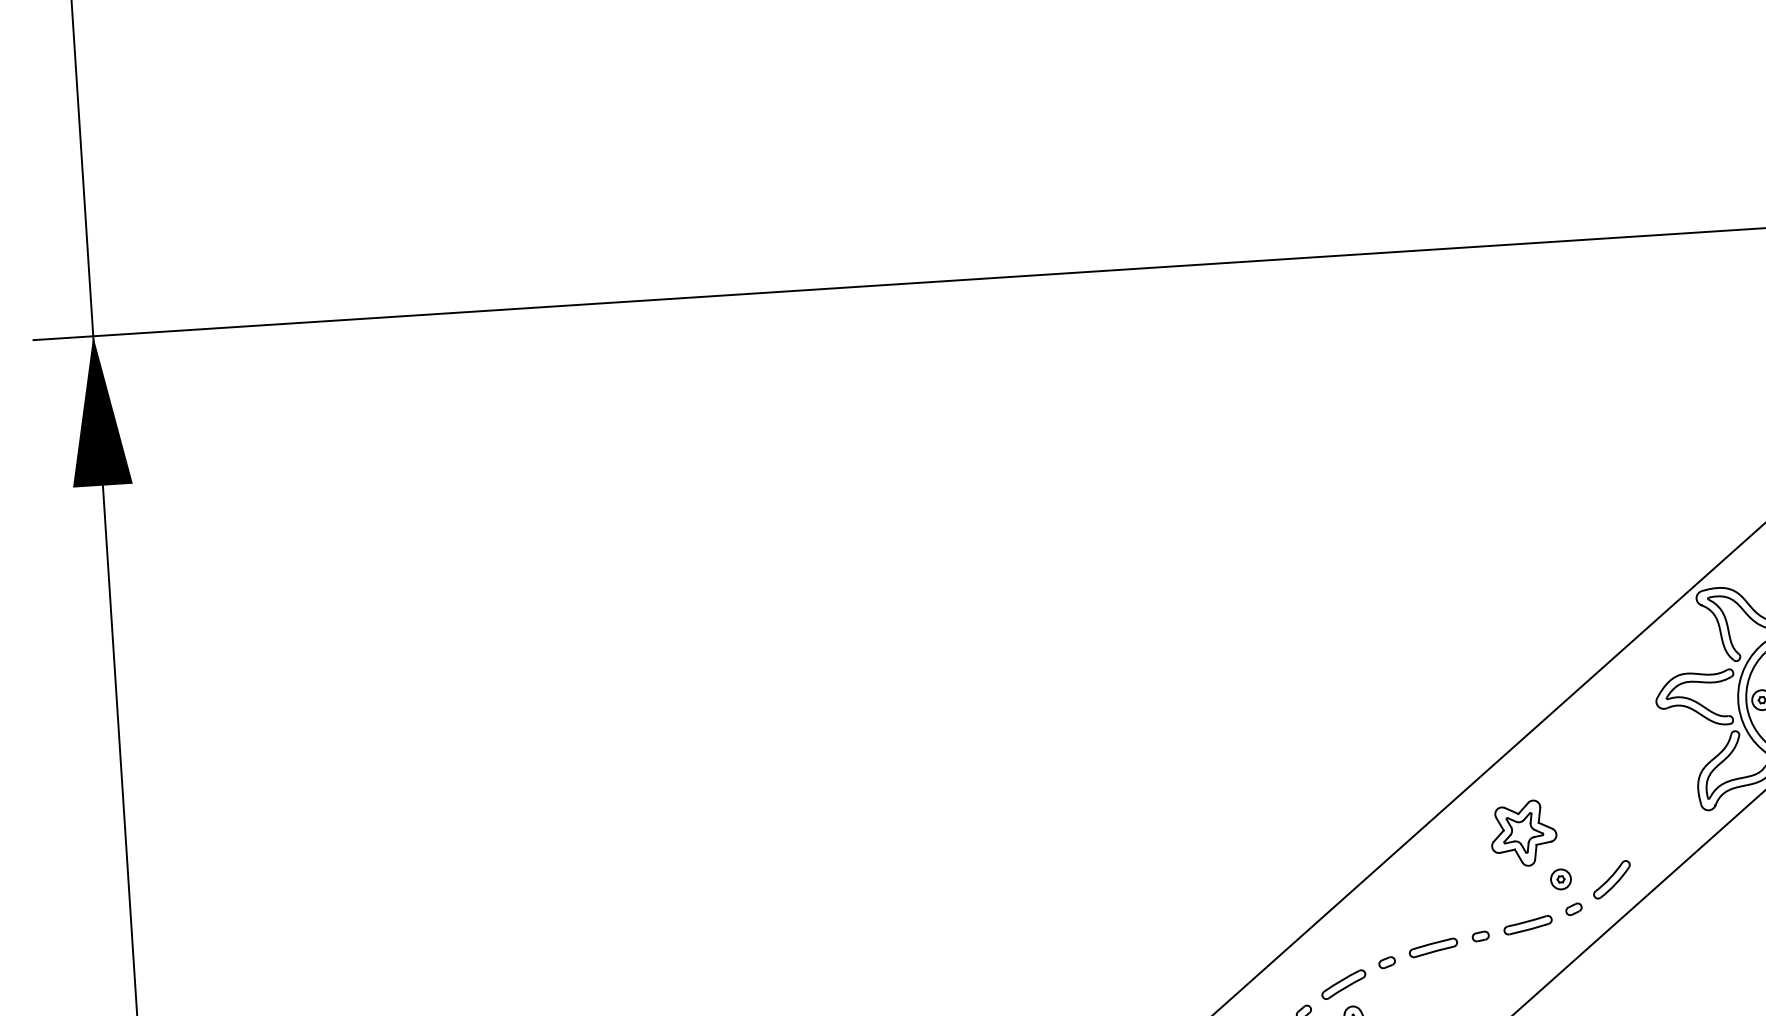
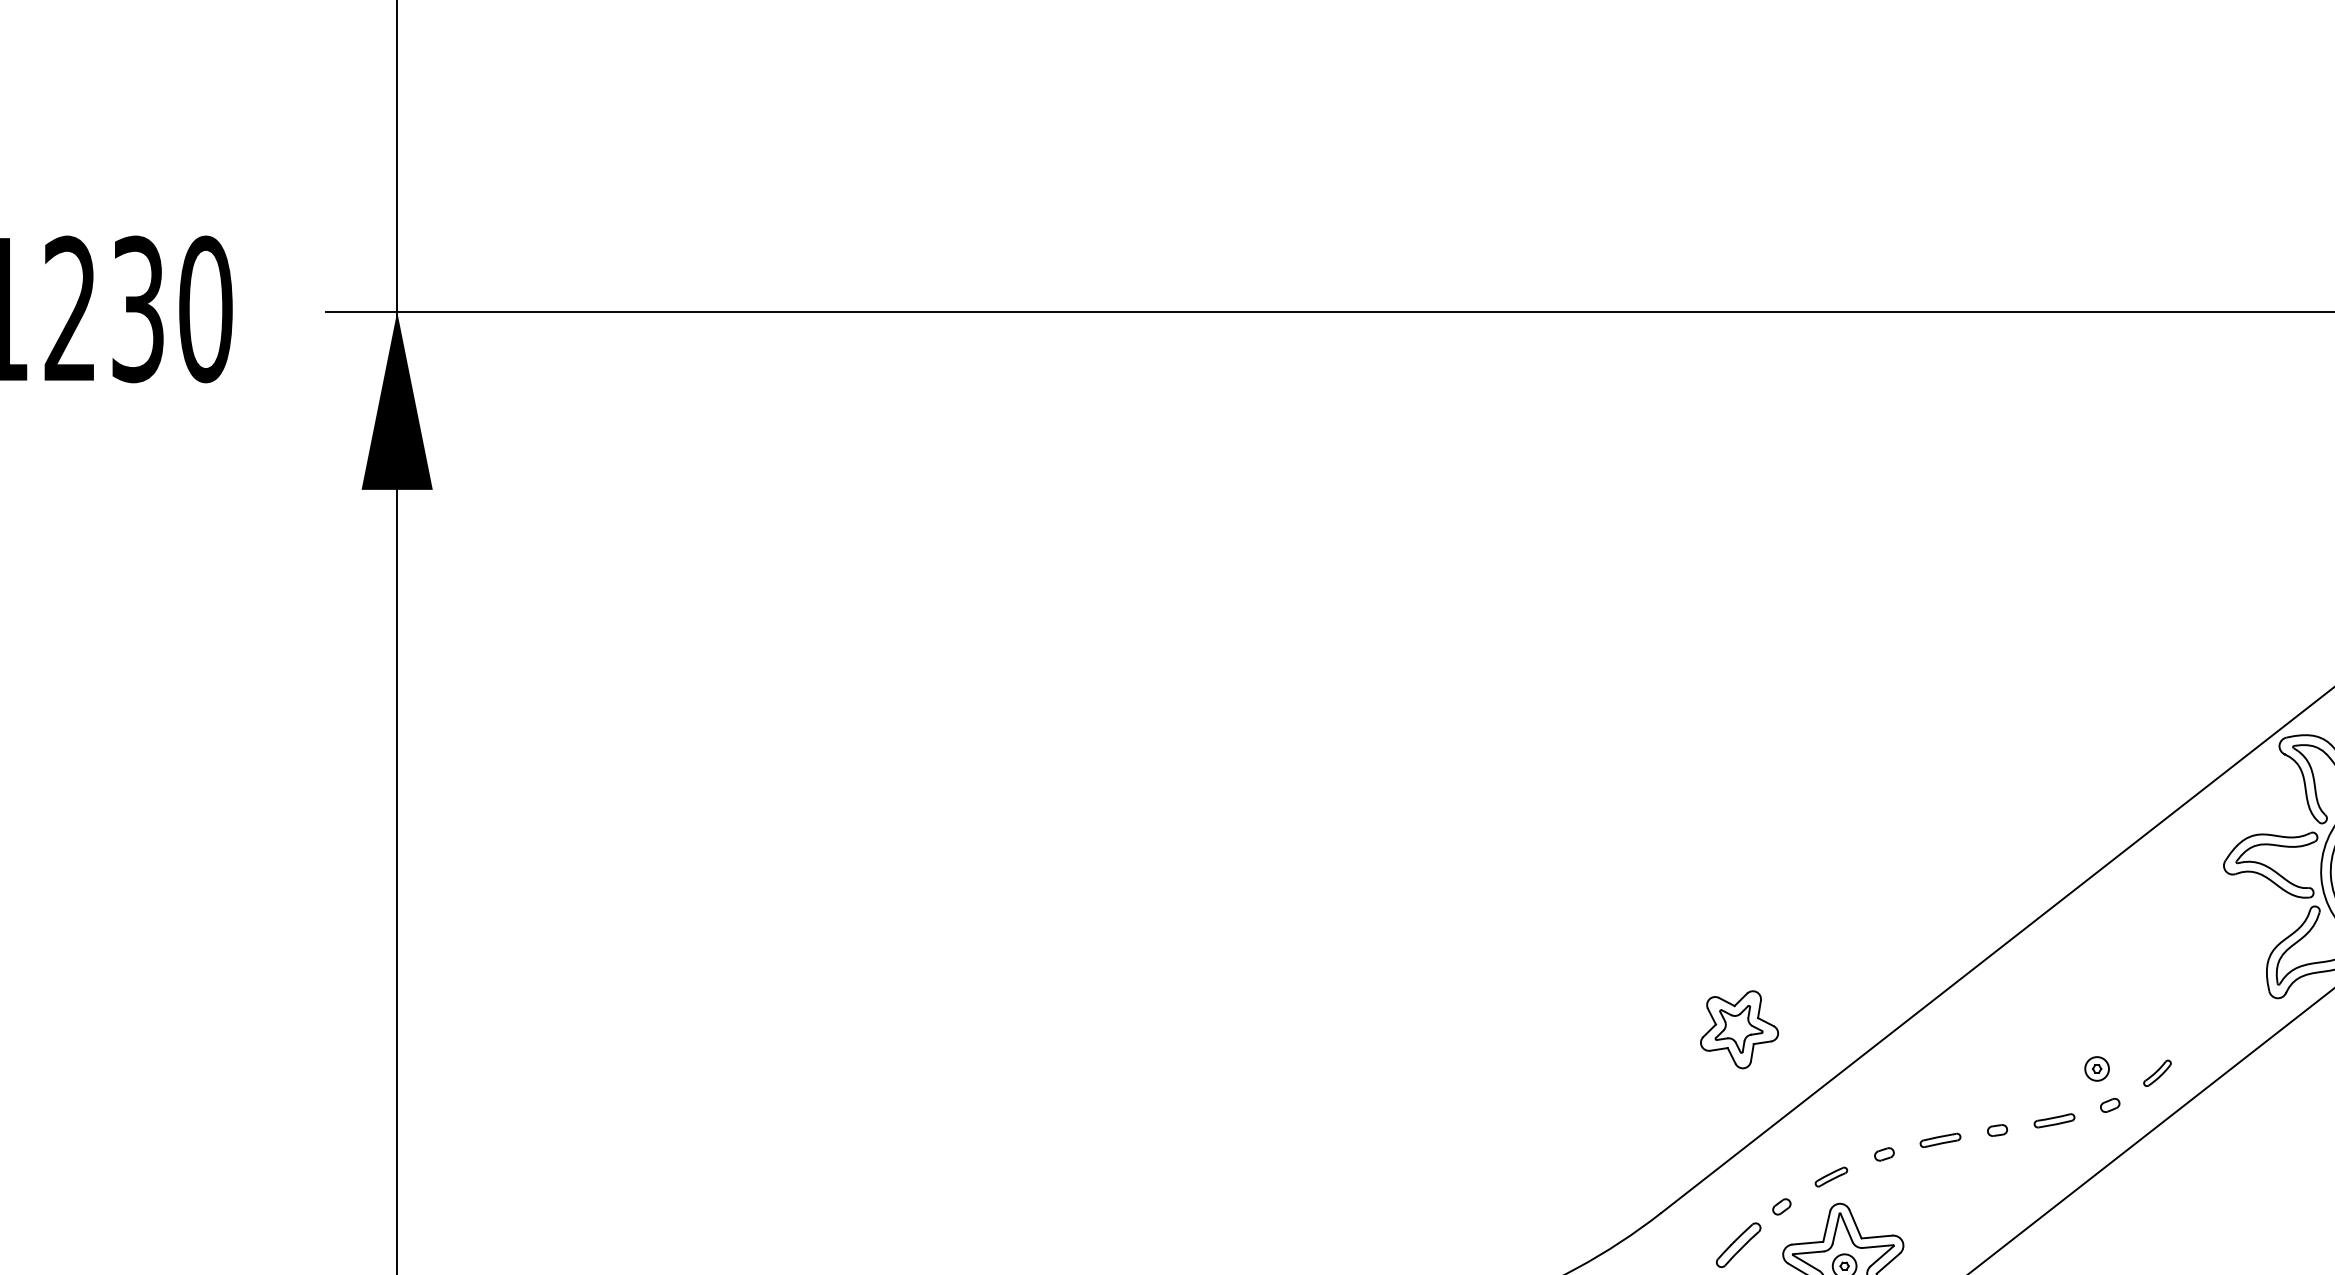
part: (1523, 833) -> (1739, 1029), moved
part: (1611, 879) -> (2157, 1073), size x0.6
part: (1528, 924) -> (2054, 1120), size x0.7
part: (1433, 947) -> (1940, 1140), size x0.7
part: (1343, 984) -> (1831, 1176), size x0.6

